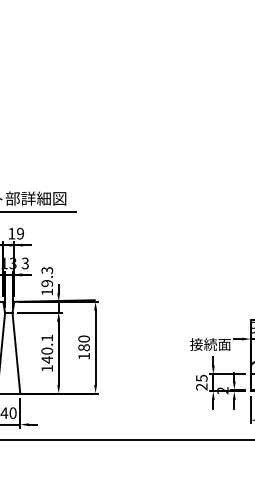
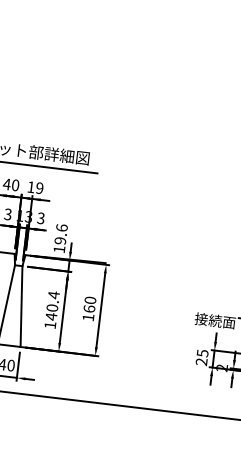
text: (47, 270) -> (62, 228), 19.3 -> 19.6
text: (46, 338) -> (53, 295), 140.1 -> 140.4
text: (83, 347) -> (88, 308), 180 -> 160

